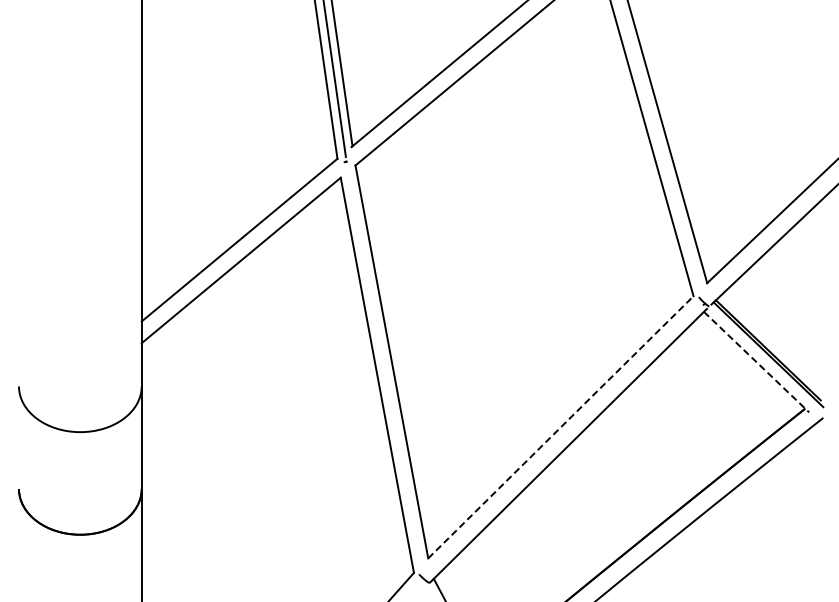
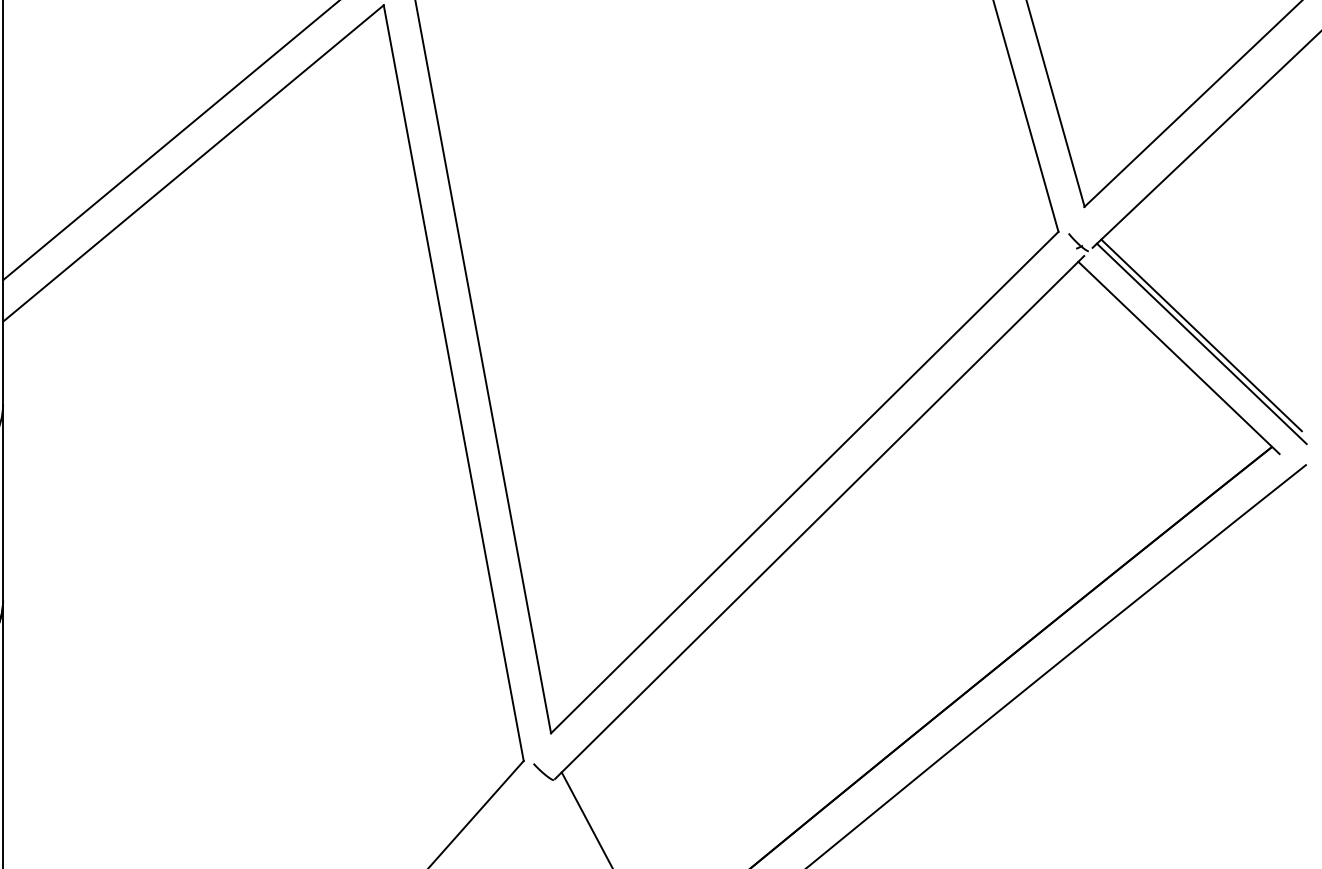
line: (756, 362) -> (1178, 358), dashed -> solid
line: (560, 427) -> (803, 482), dashed -> solid

